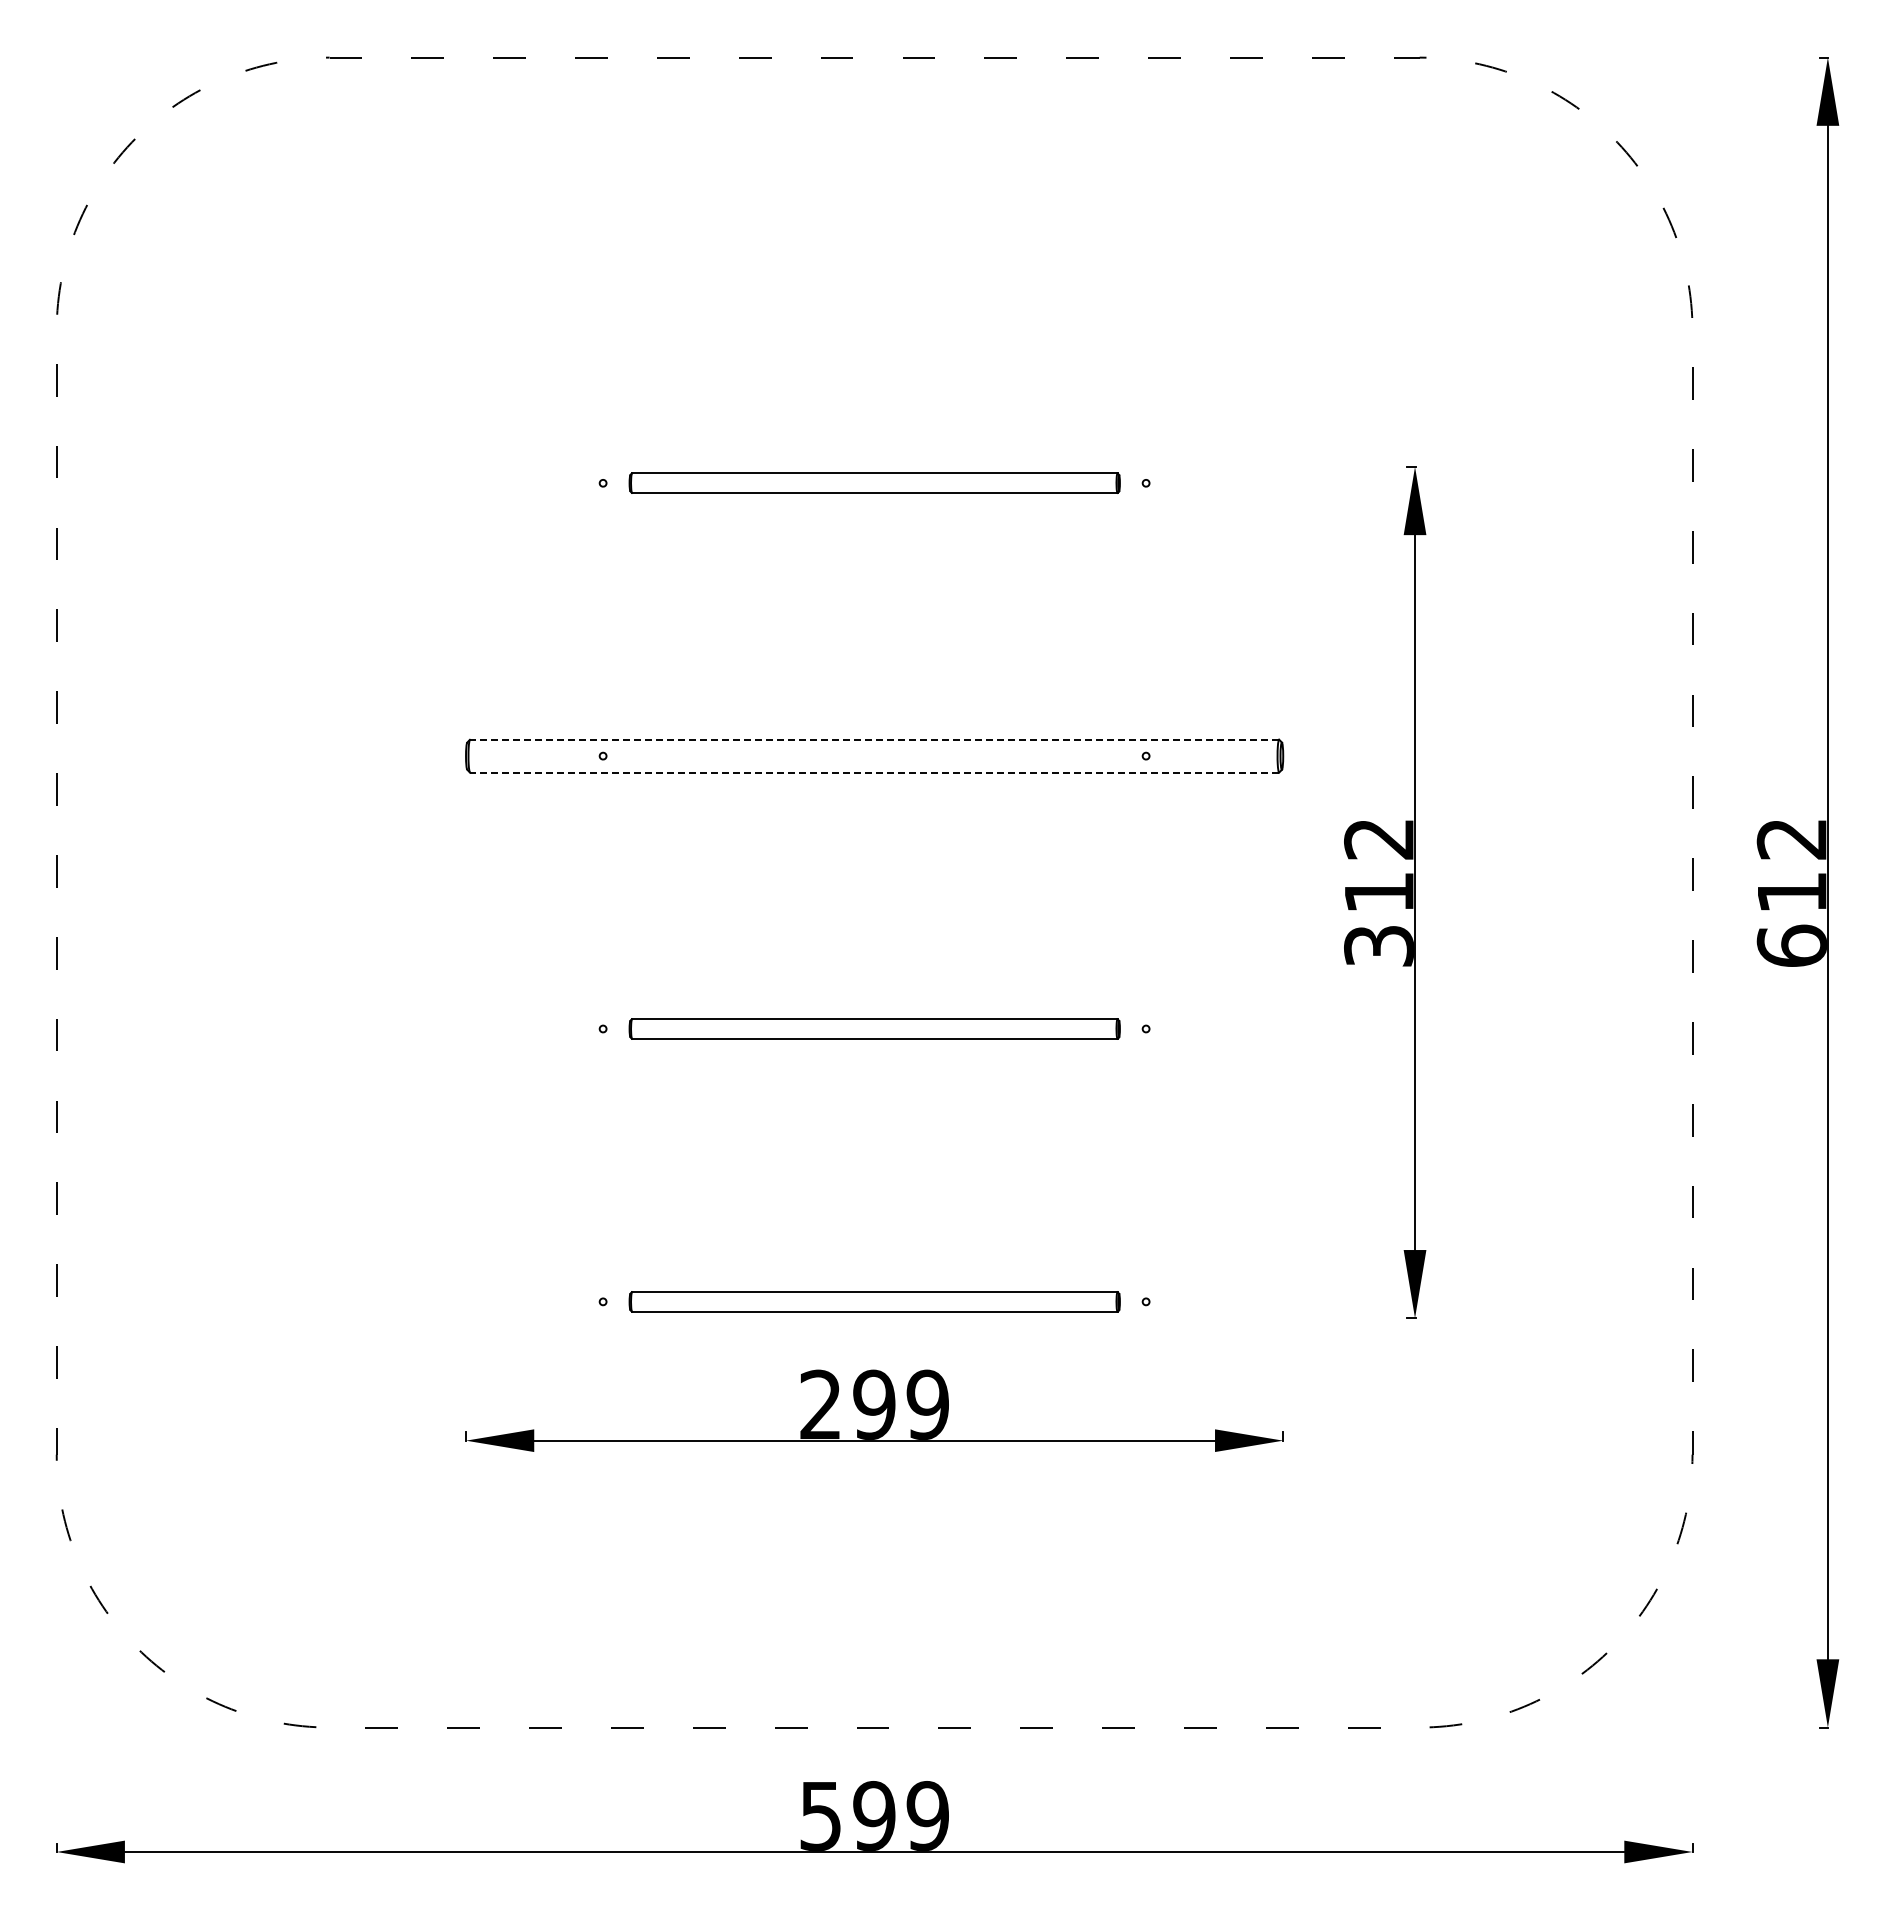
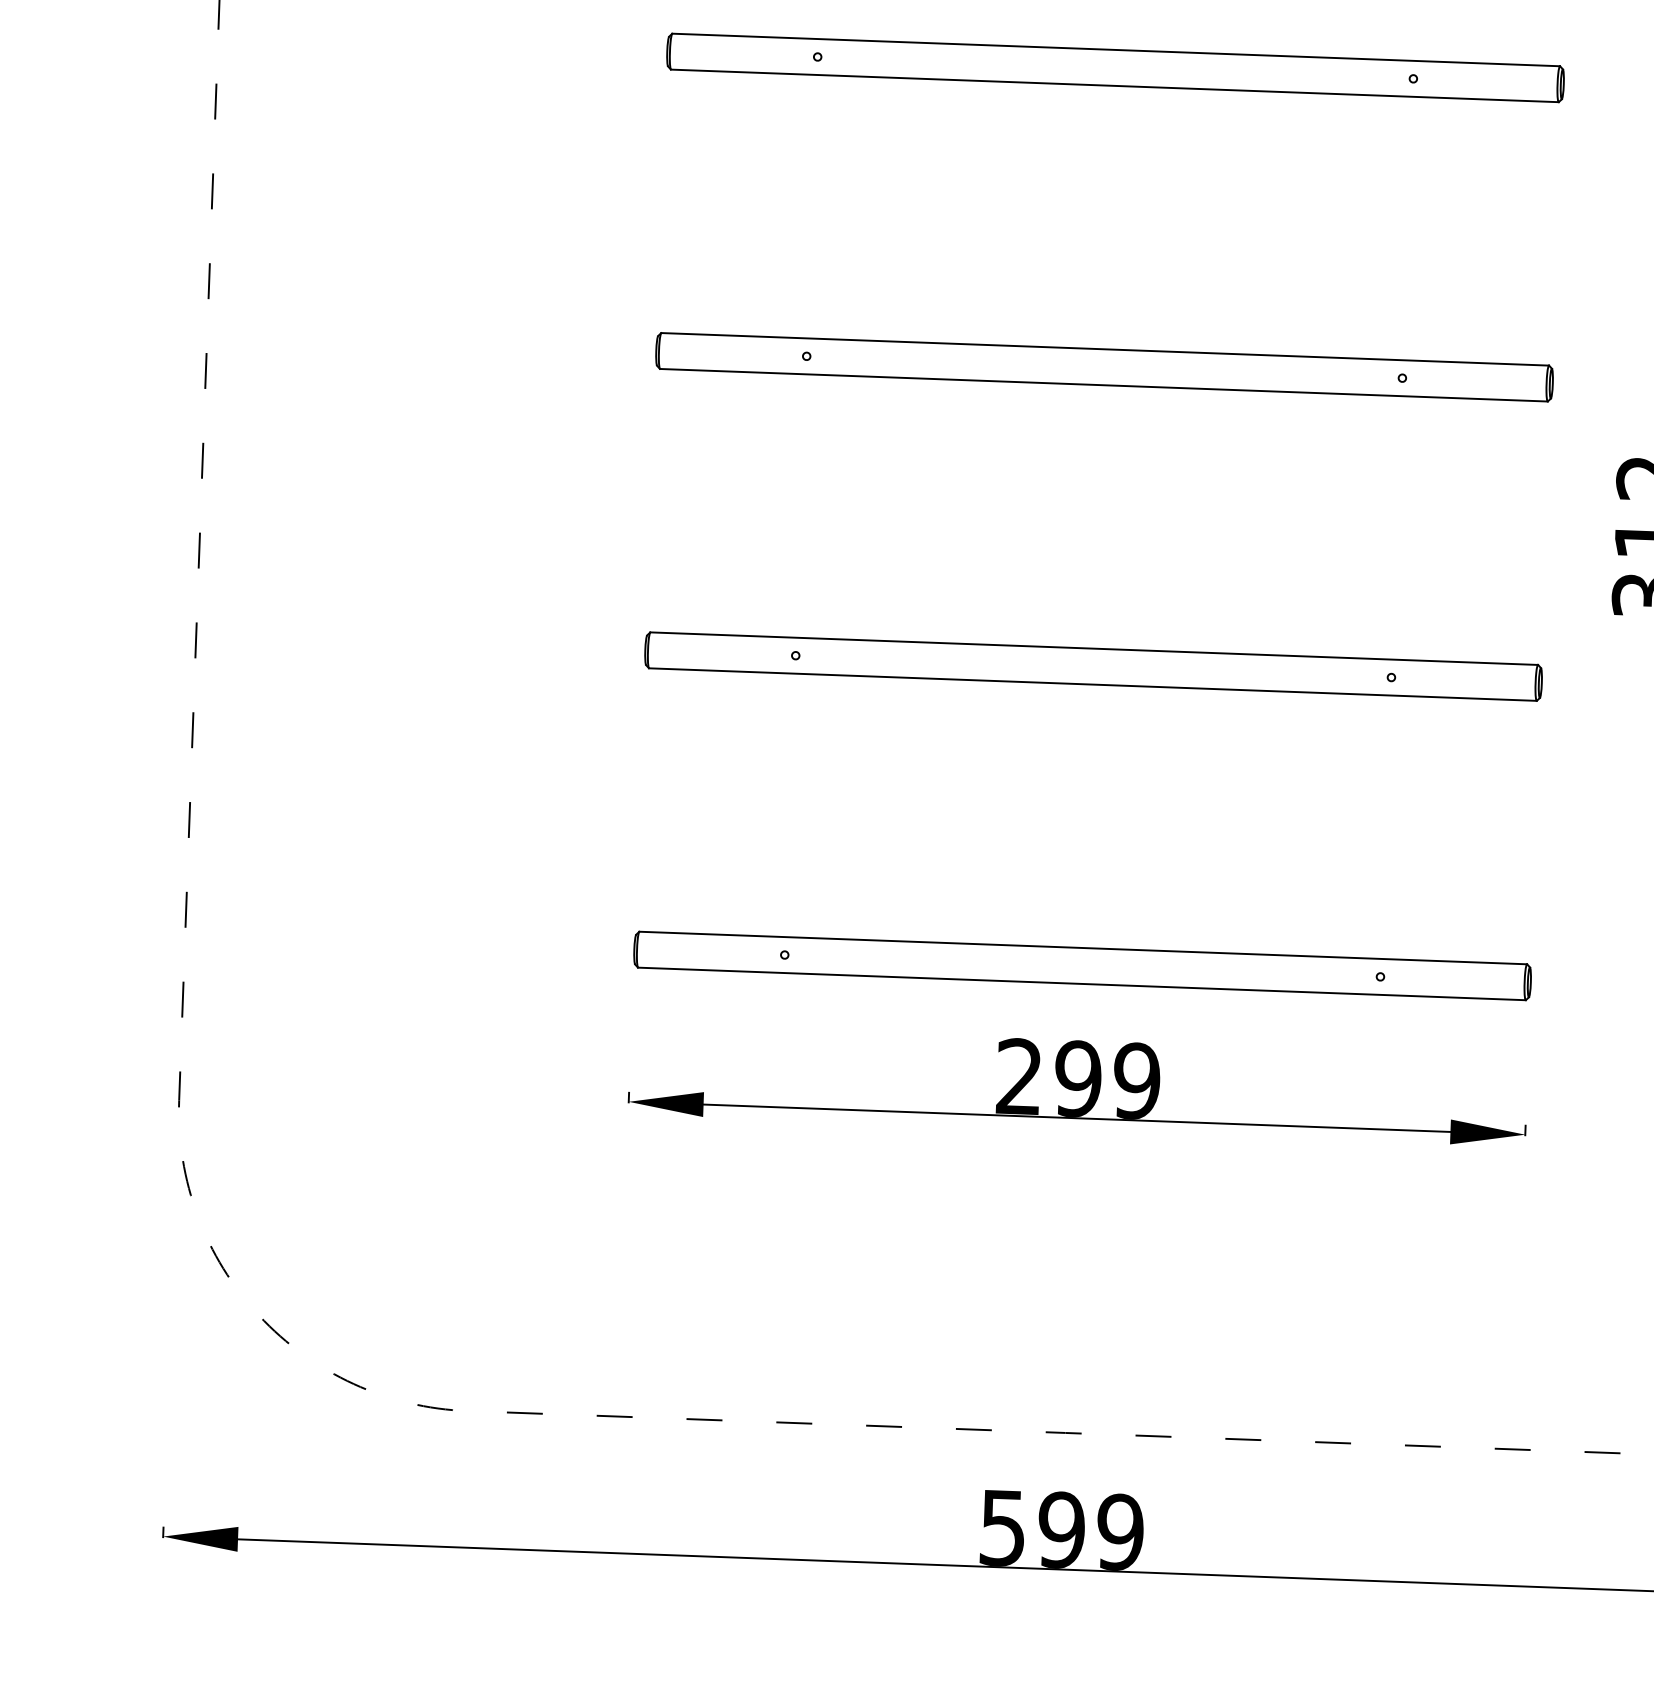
part: (874, 482) -> (1115, 67), size x1.67
line: (874, 739) -> (1105, 349), dashed -> solid
line: (874, 772) -> (1103, 385), dashed -> solid
part: (874, 1028) -> (1093, 666), size x1.67
part: (874, 1301) -> (1082, 965), size x1.67

